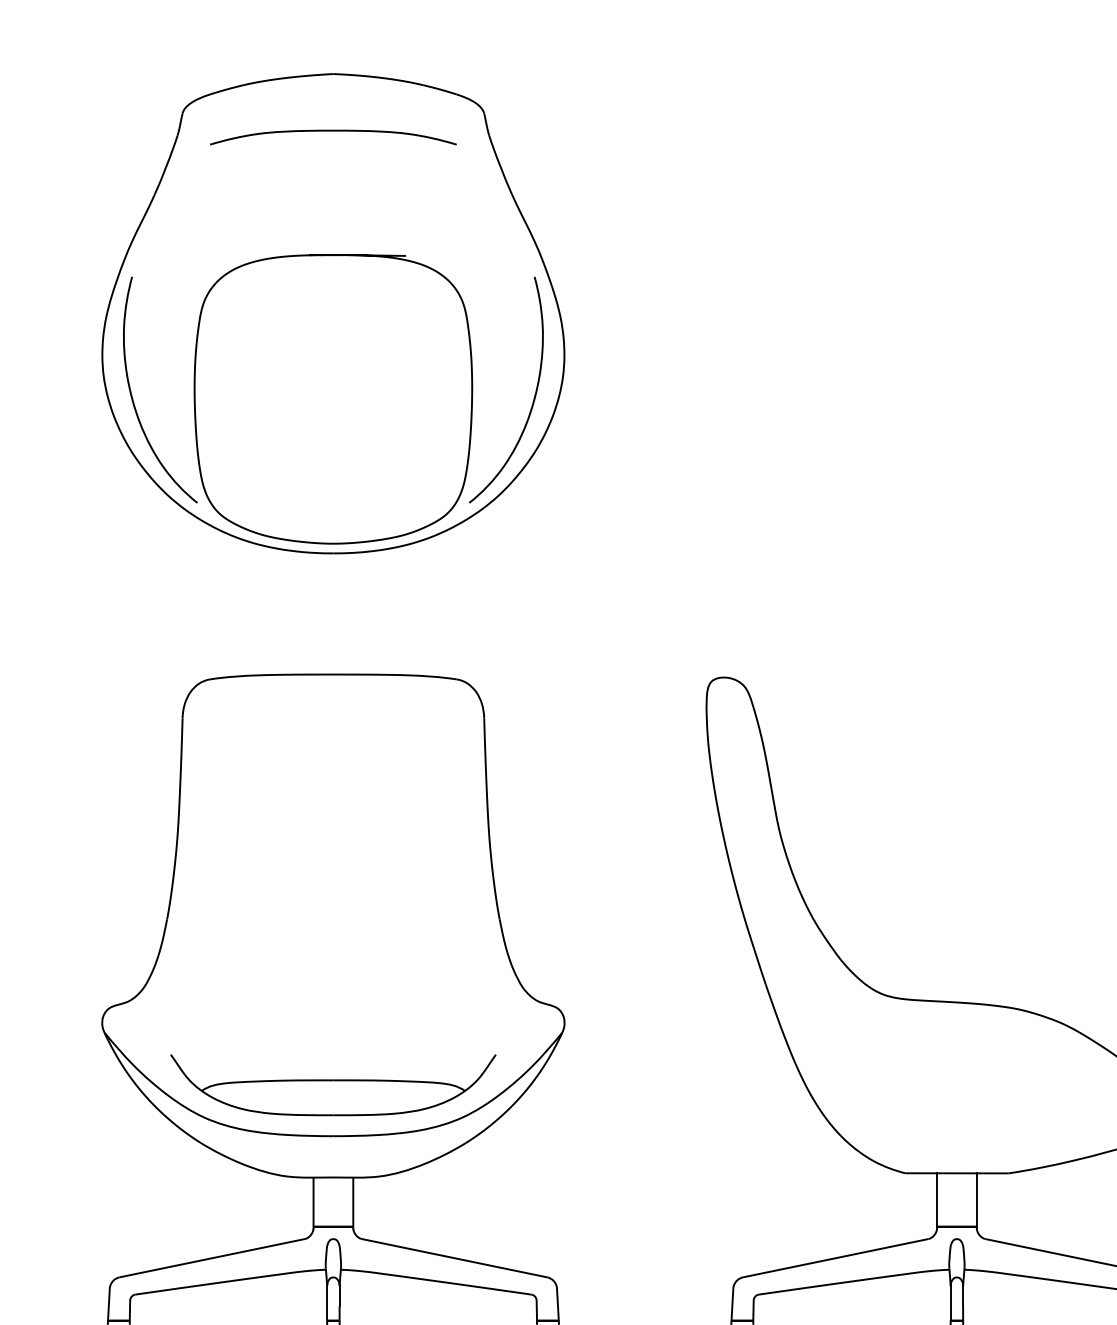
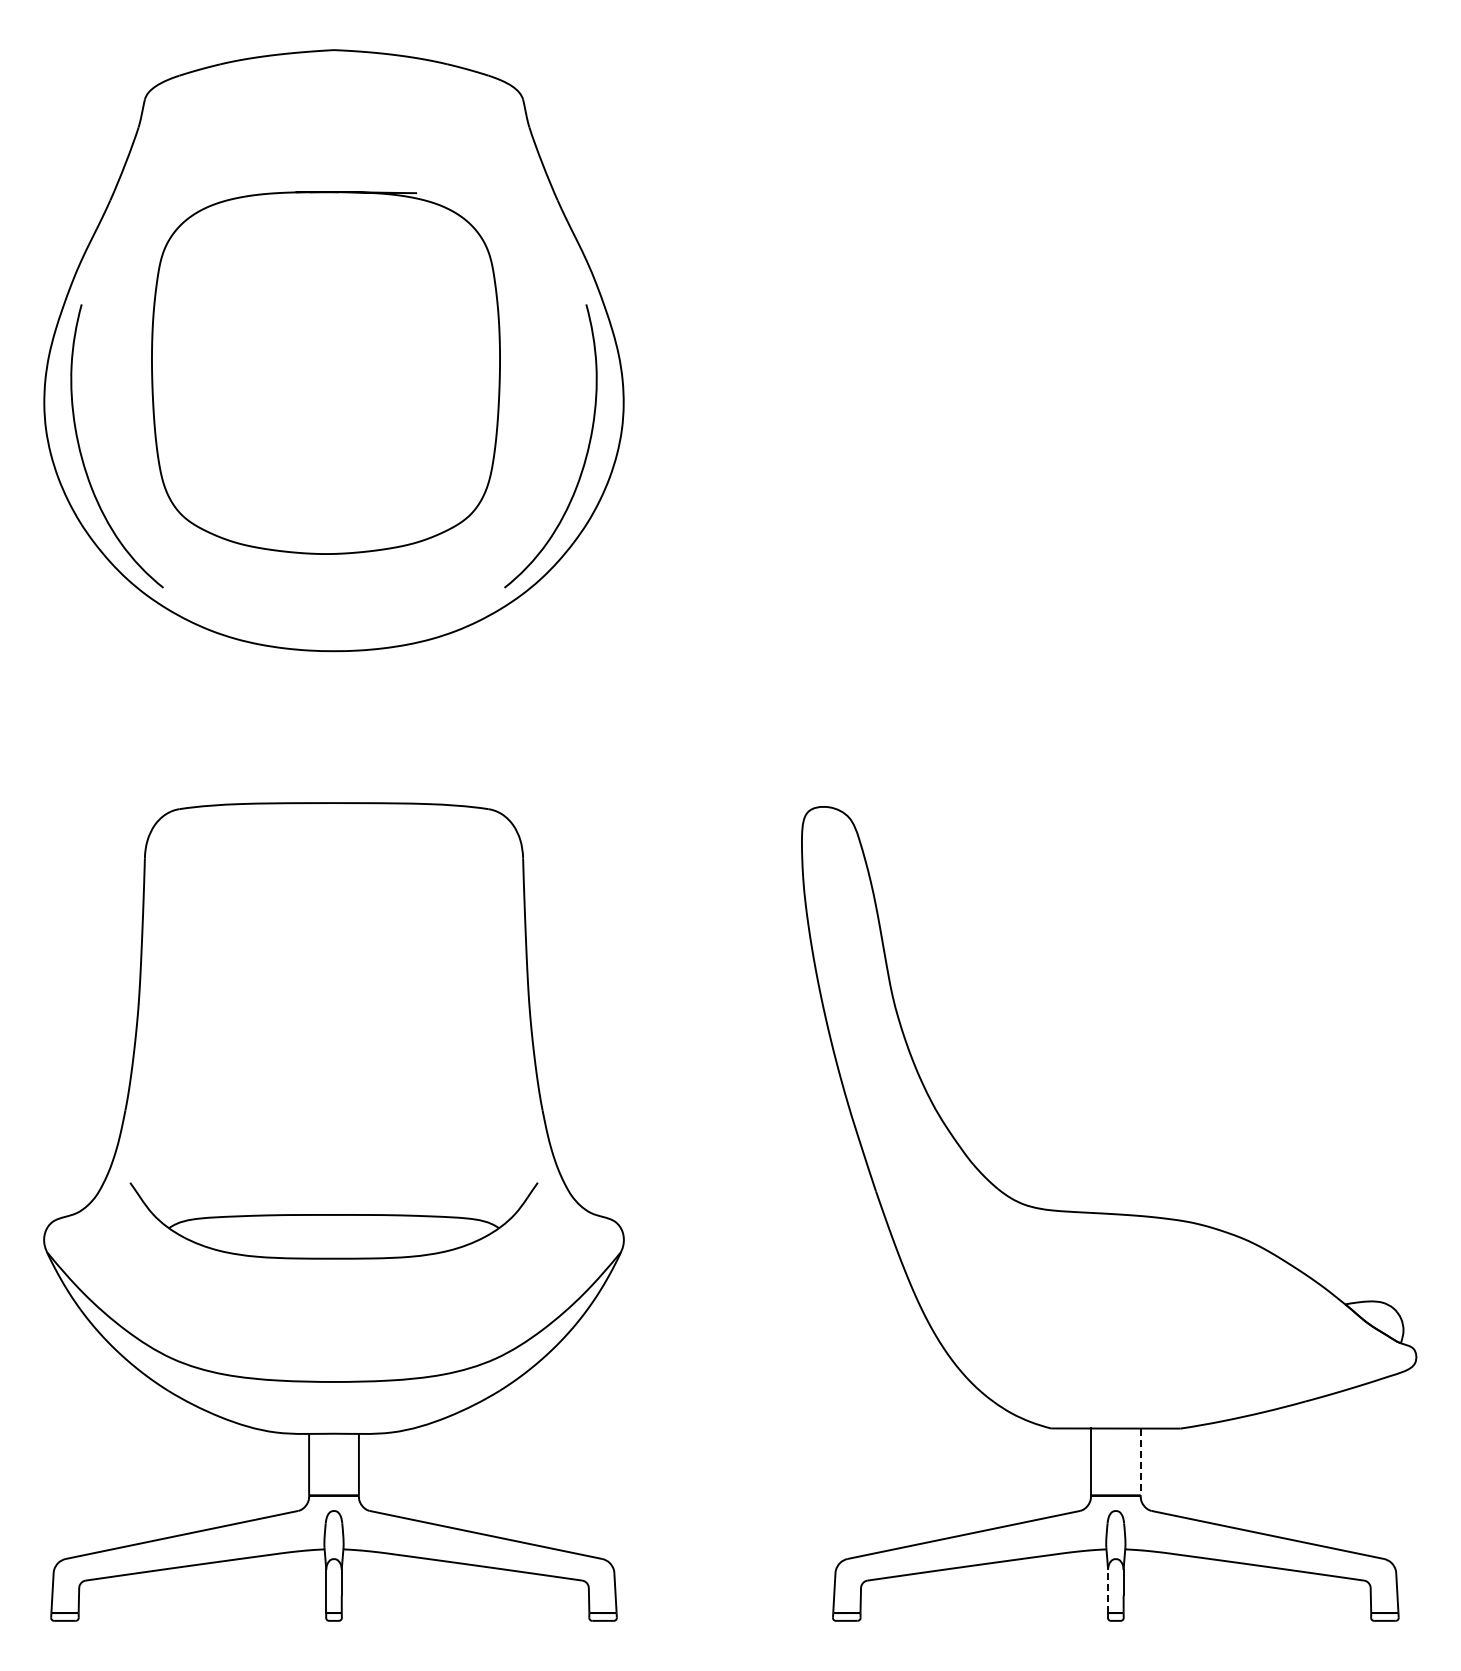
curve: (332, 130) -> (333, 121), removed
curve: (195, 401) -> (153, 375), moved
part: (332, 1084) -> (333, 1220), moved
line: (976, 1200) -> (1140, 1462), solid -> dashed
line: (951, 1302) -> (1108, 1590), solid -> dashed

